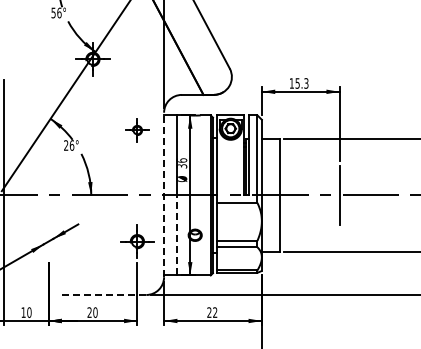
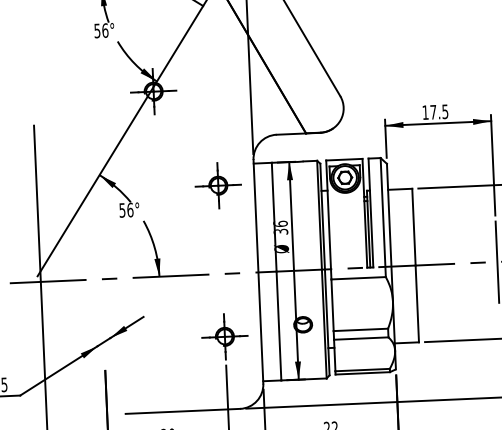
text: (301, 83) -> (438, 112), 15.3 -> 17.5
part: (137, 130) -> (218, 185), size x1.43
text: (66, 145) -> (122, 210), 26° -> 56°
line: (164, 194) -> (258, 271), dashed -> solid
line: (177, 234) -> (279, 324), dashed -> solid
line: (104, 294) -> (183, 410), dashed -> solid

